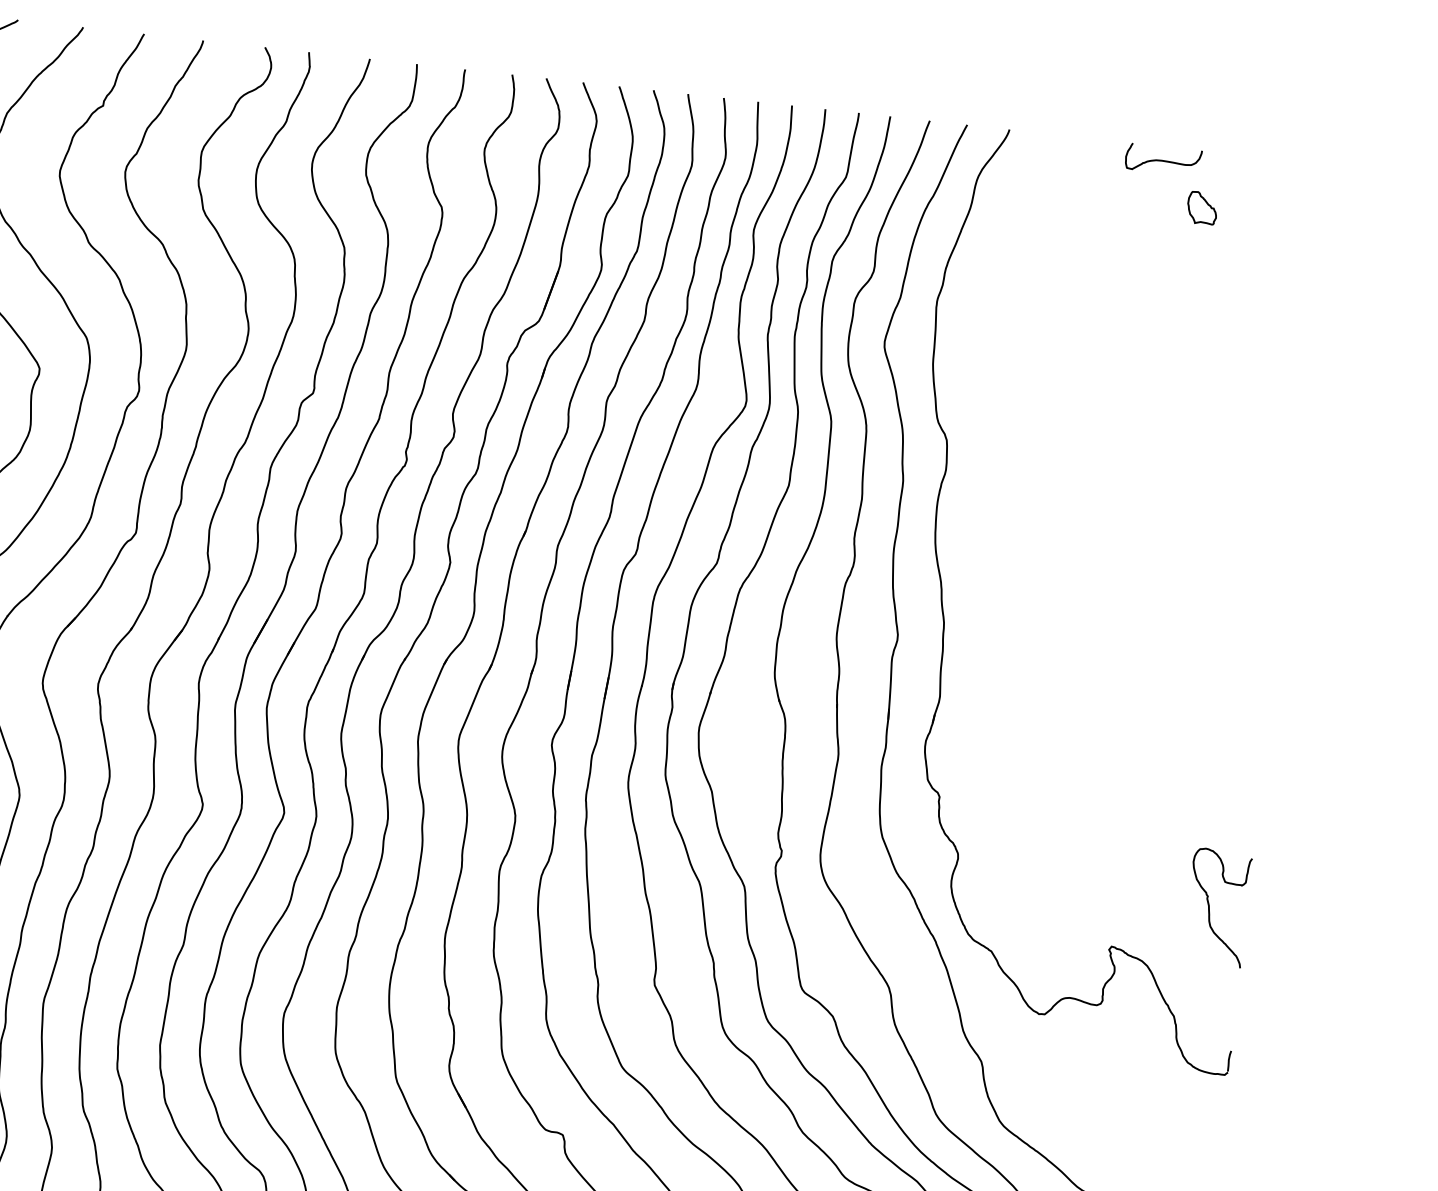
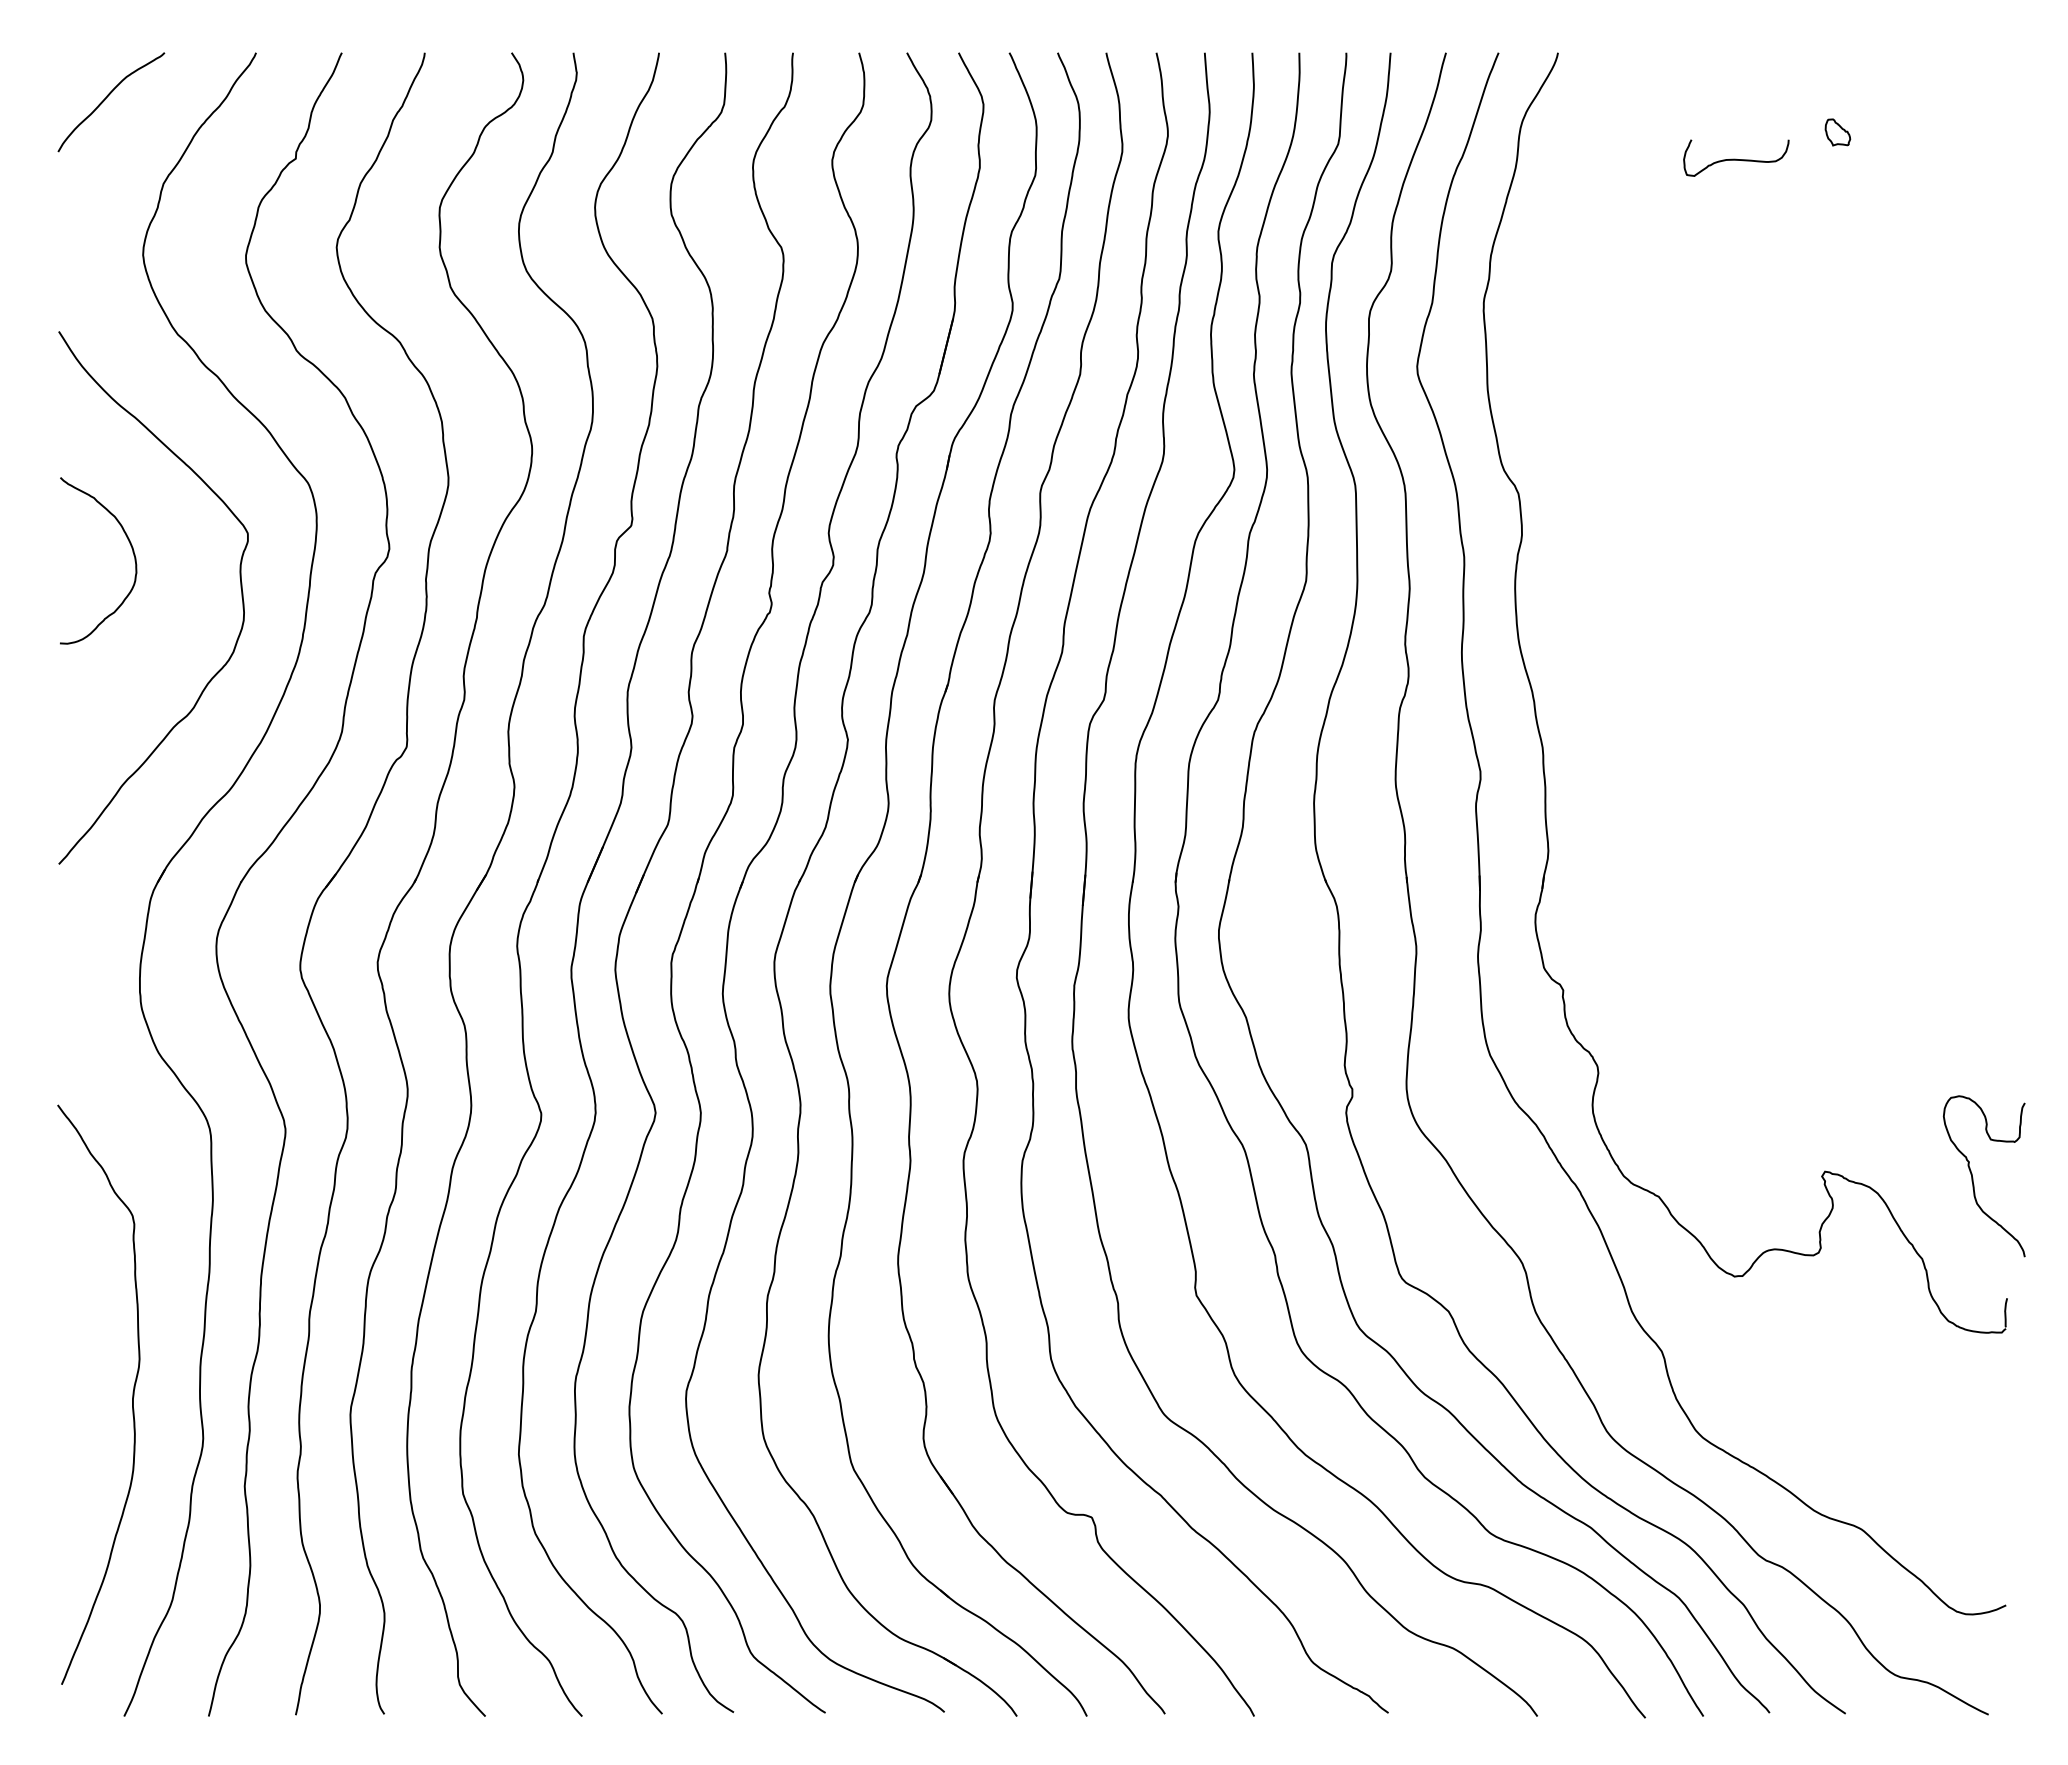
curve: (1163, 160) -> (1736, 158), moved
part: (1202, 208) -> (1837, 132), size x0.6
curve: (1209, 907) -> (1973, 1177), moved

